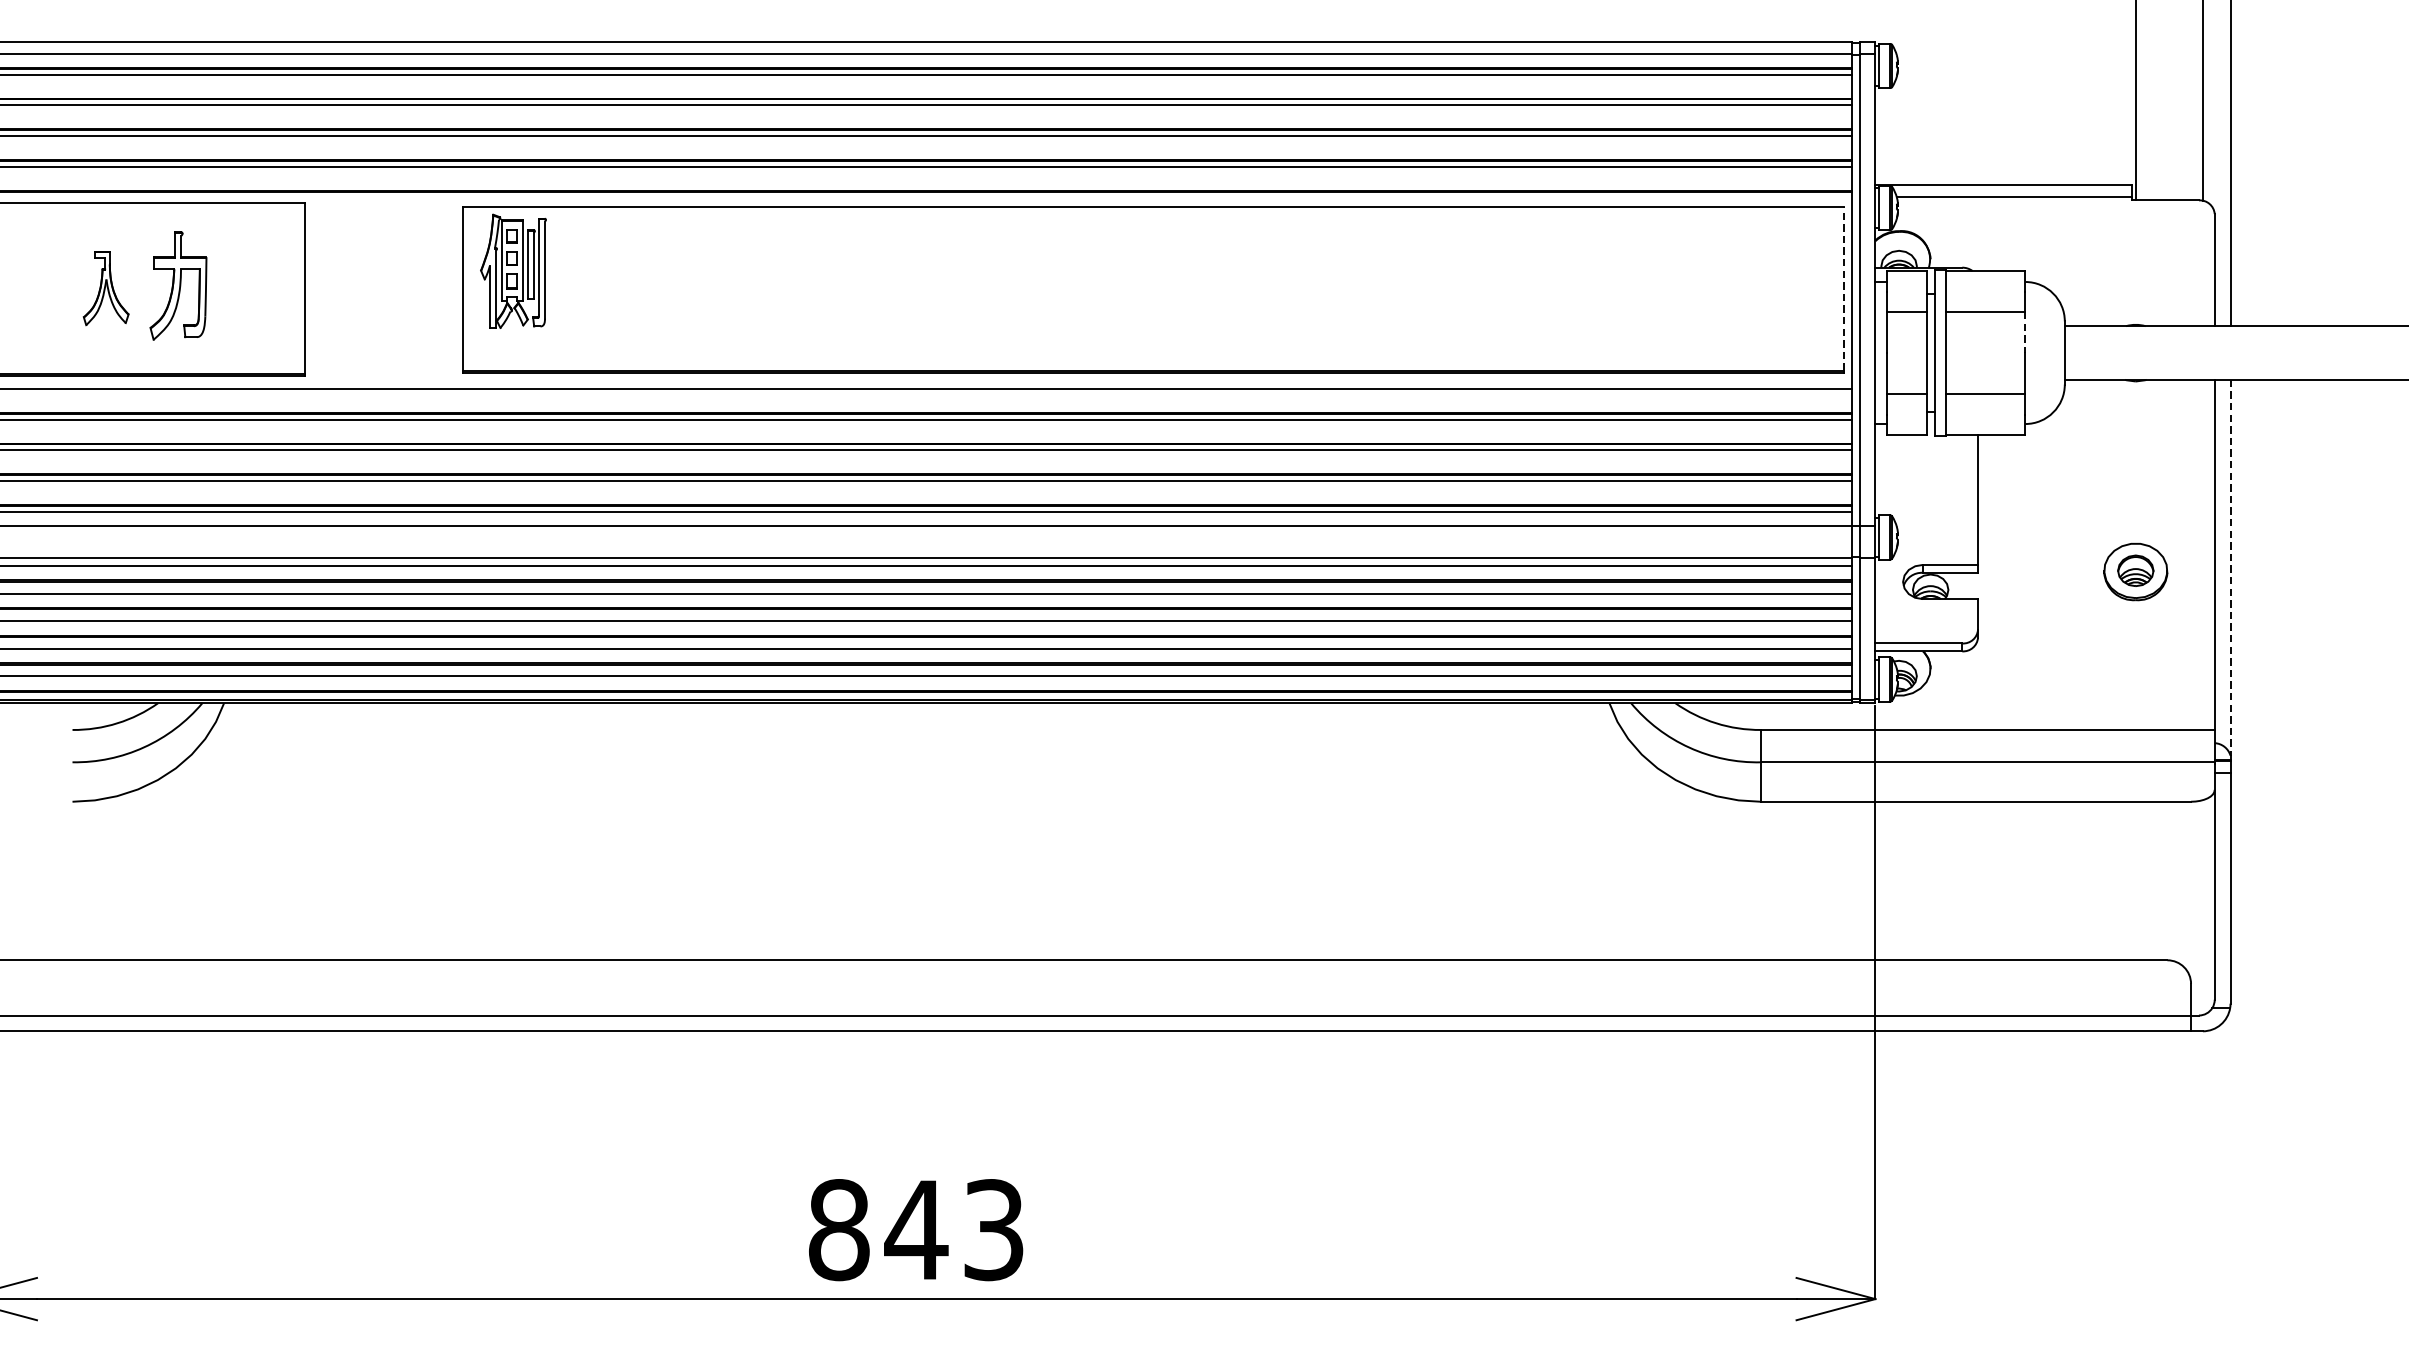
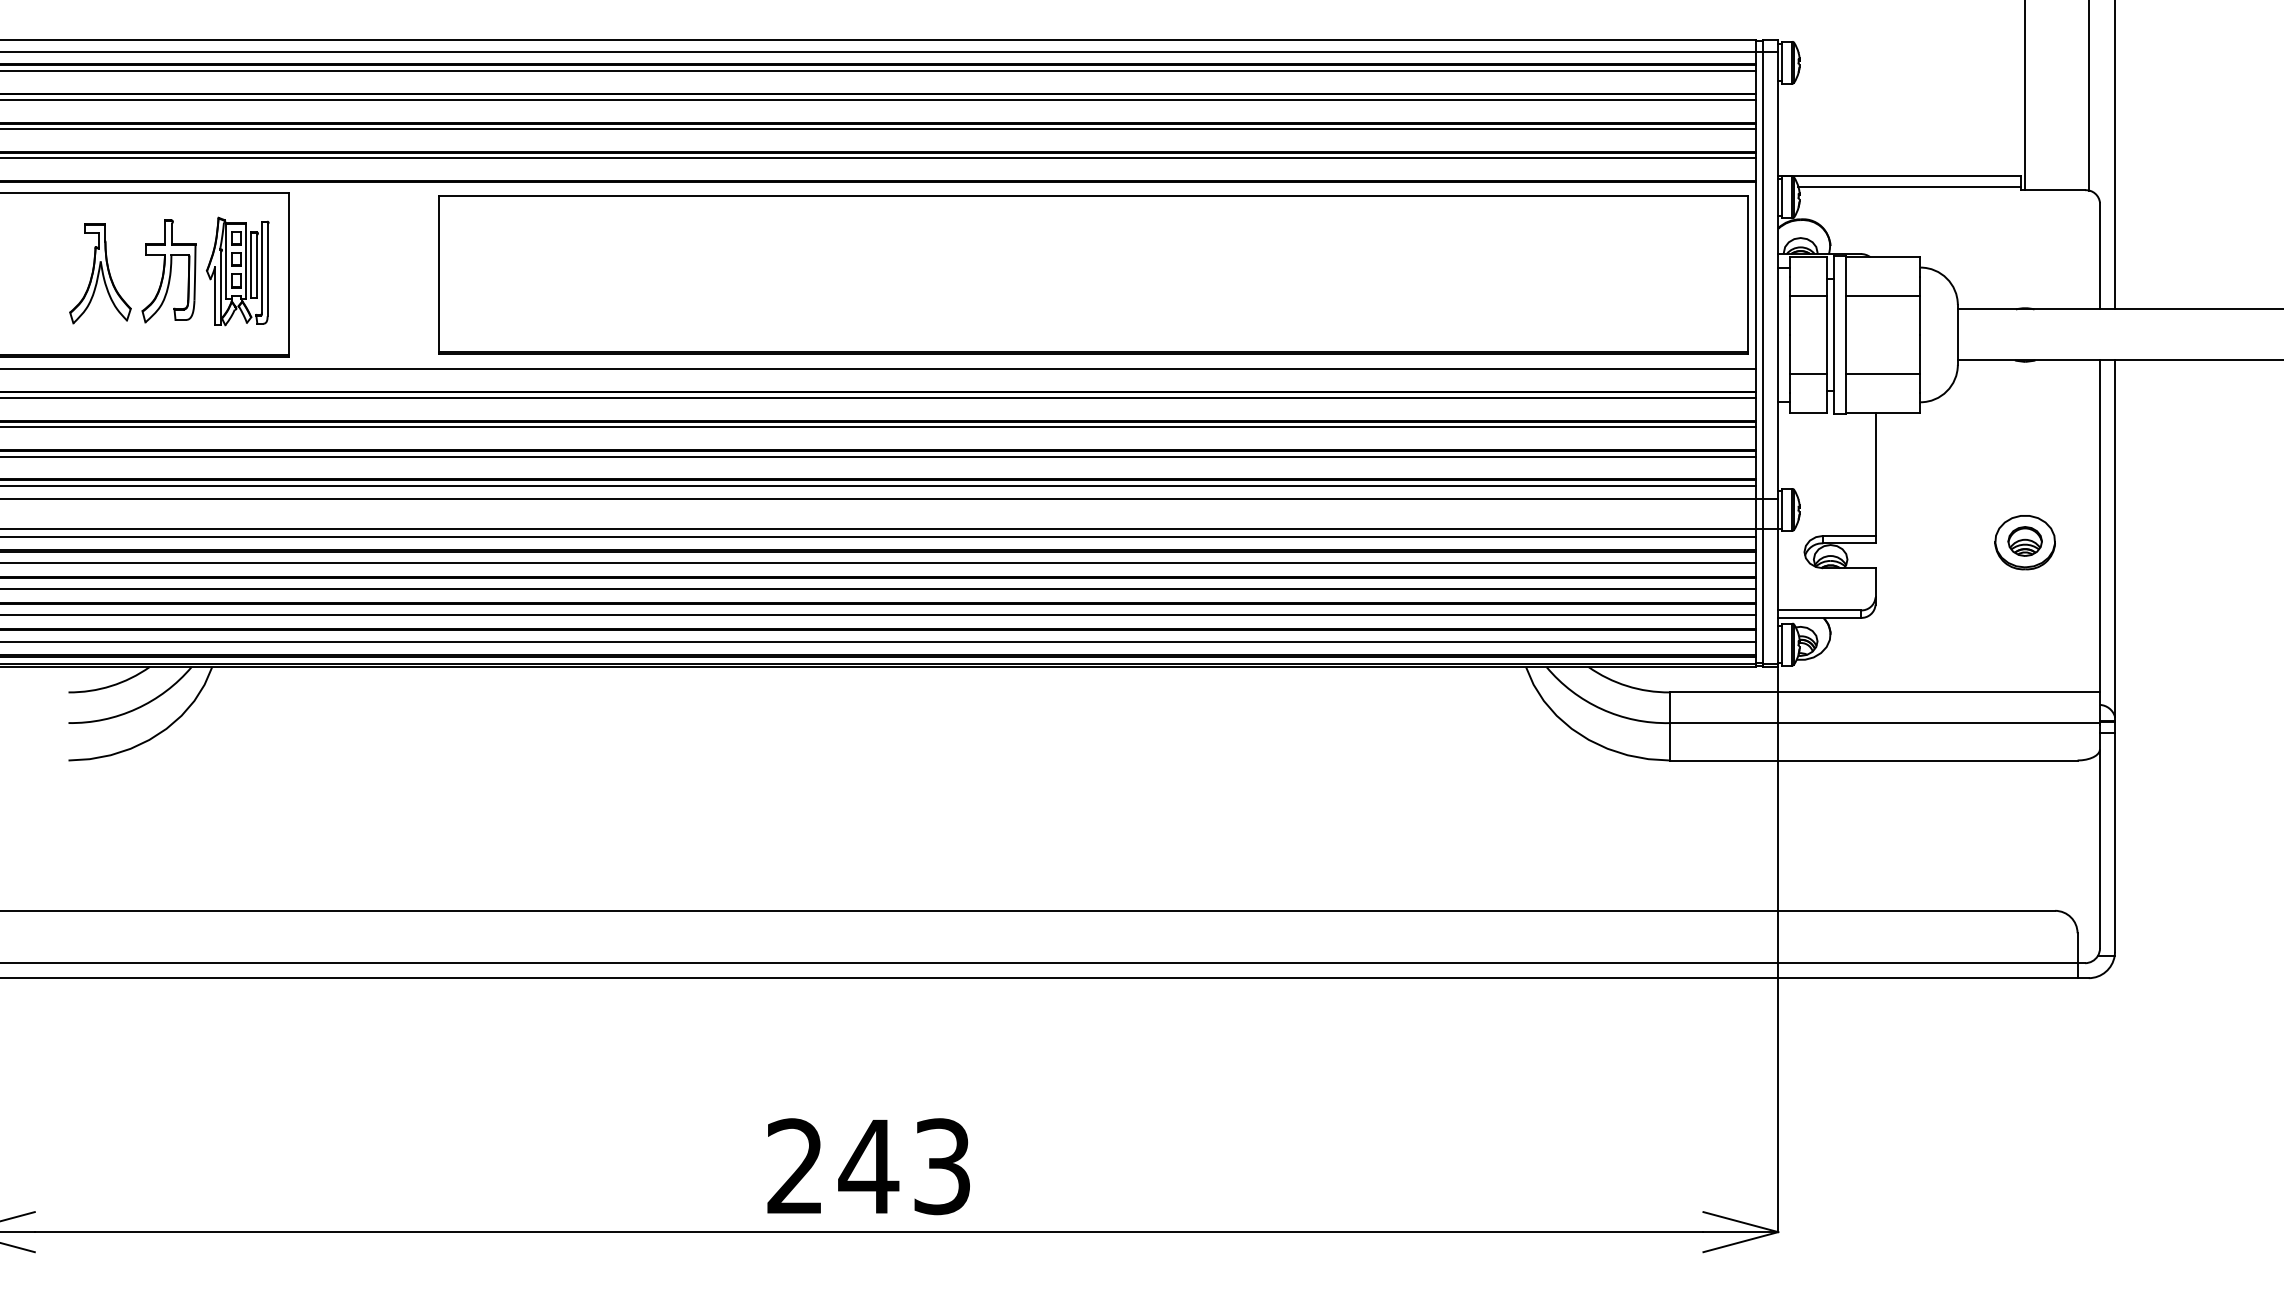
part: (513, 271) -> (237, 271), moved
part: (106, 288) -> (100, 273), size x1.43
line: (1844, 288) -> (1748, 273), dashed -> solid
line: (2025, 333) -> (1920, 316), dashed -> solid
line: (2230, 568) -> (2114, 539), dashed -> solid
text: (839, 1229) -> (795, 1166), 843 -> 243

